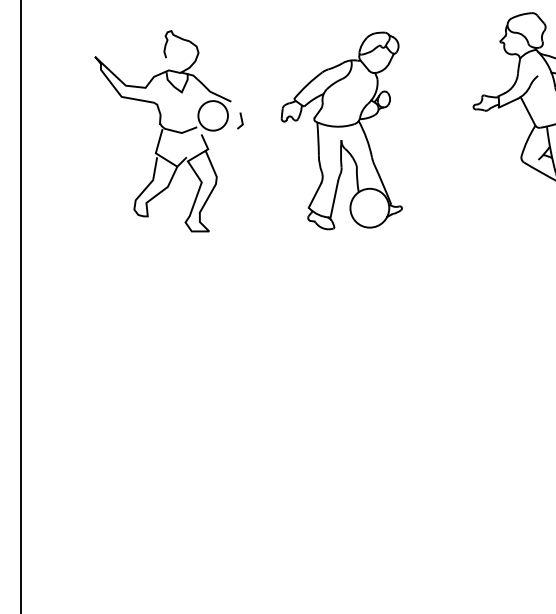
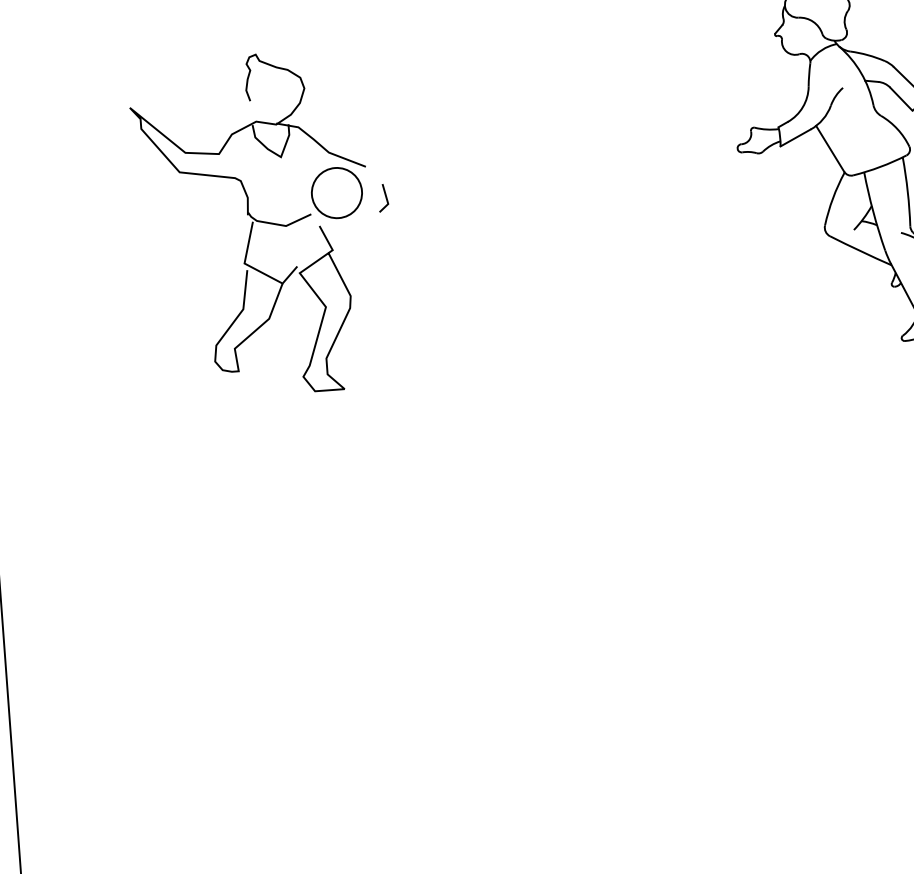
part: (341, 130) -> (517, 204), removed
part: (168, 131) -> (263, 225), moved

